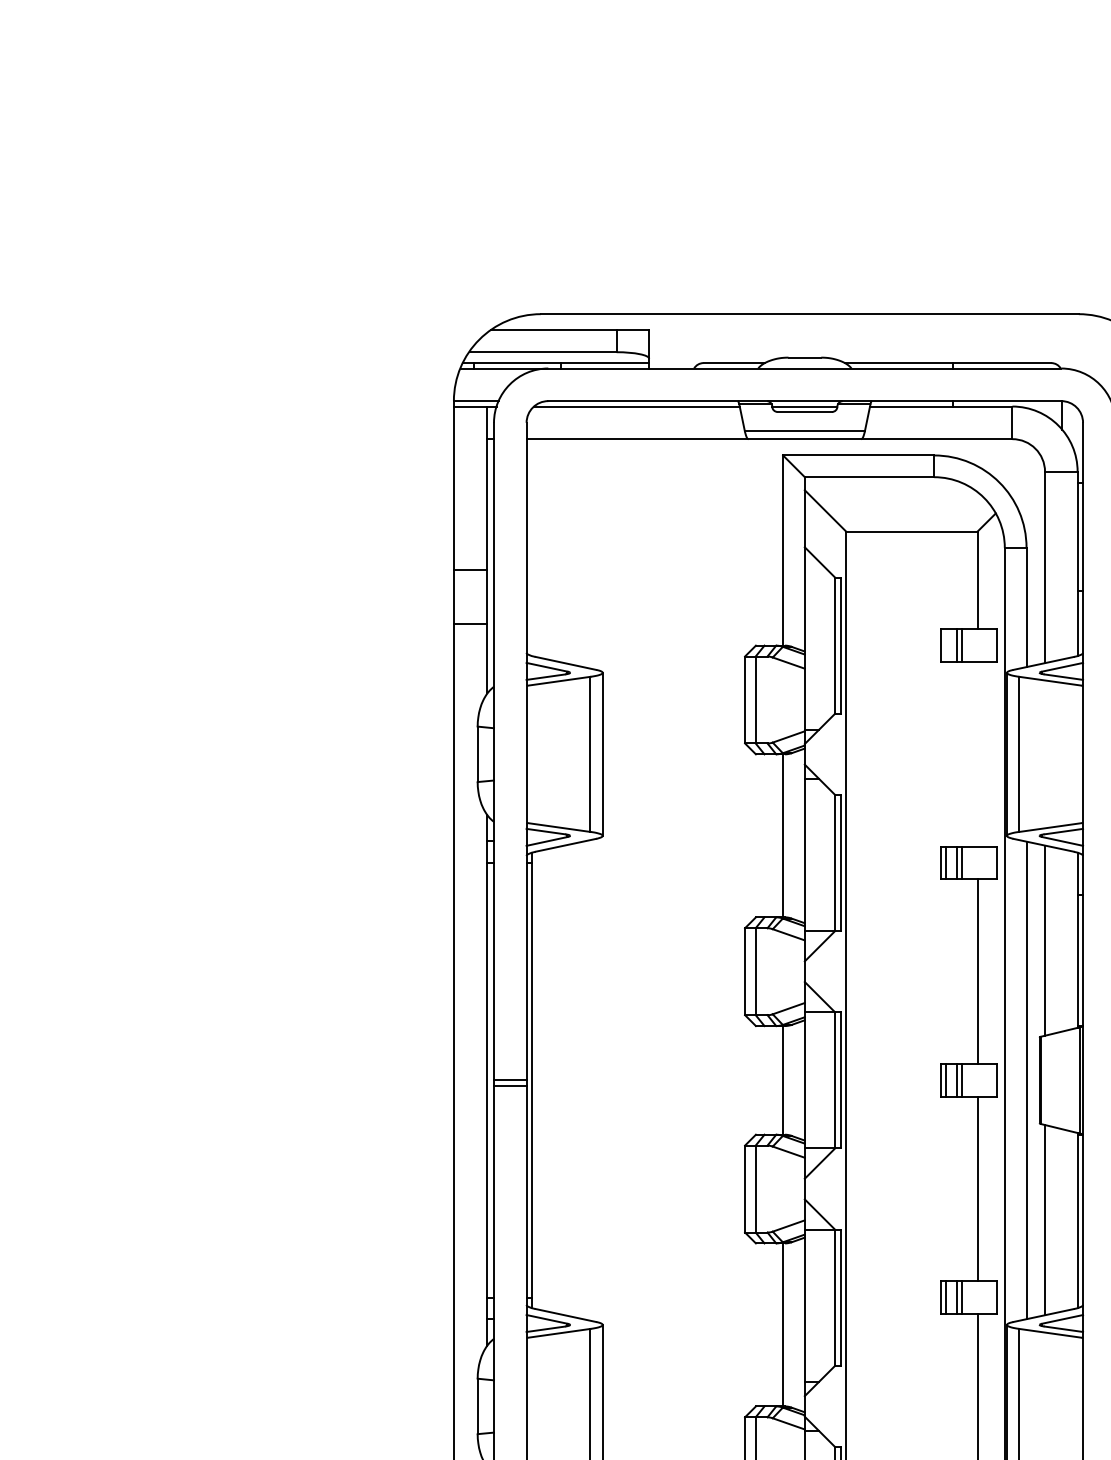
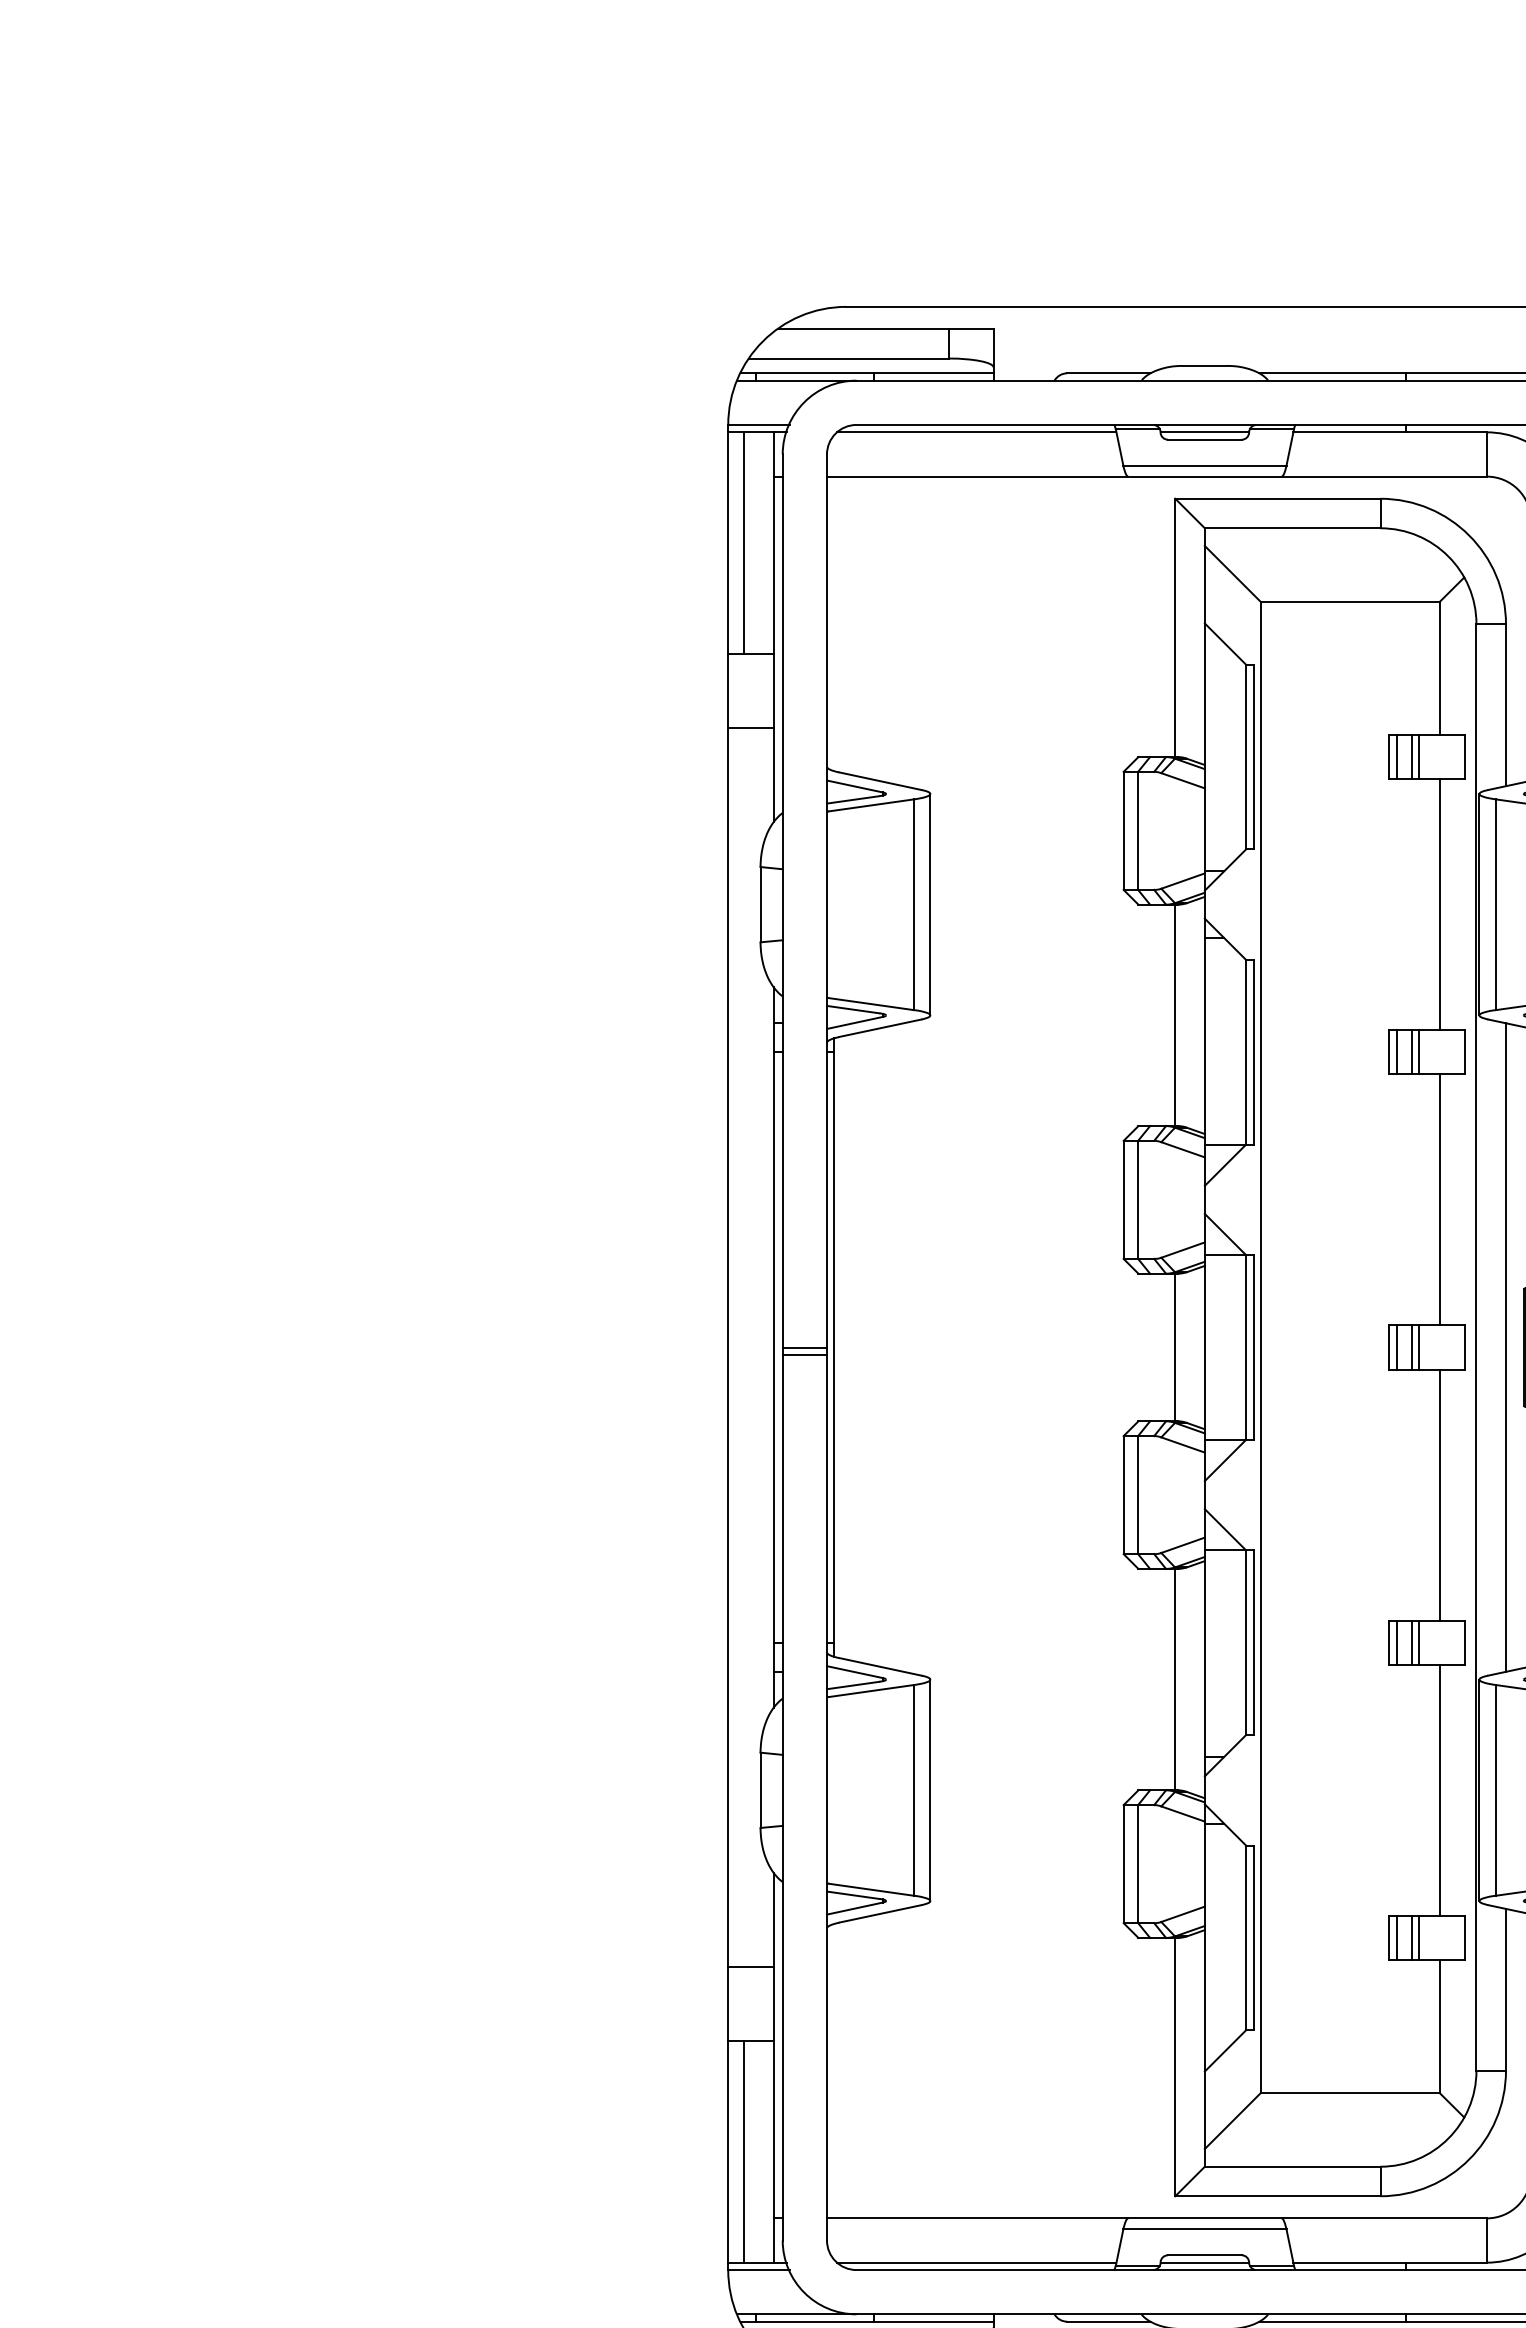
line: (465, 487) -> (744, 542), added
line: (945, 645) -> (1396, 756), added
line: (977, 754) -> (1439, 904), added

